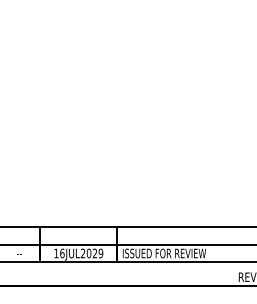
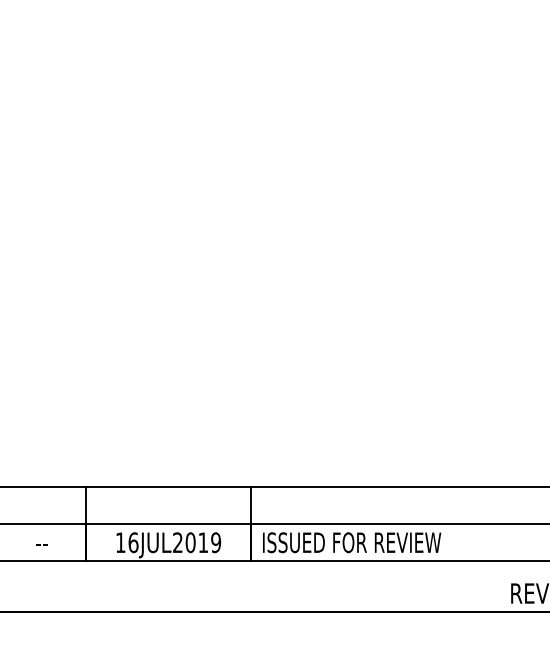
text: (94, 252) -> (202, 540), 16JUL2029 -> 16JUL2019

